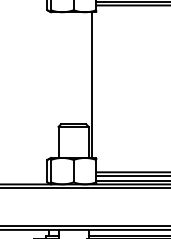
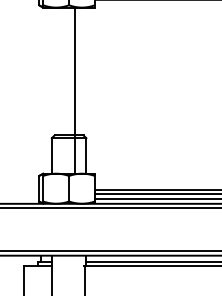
line: (91, 84) -> (74, 90), moved

